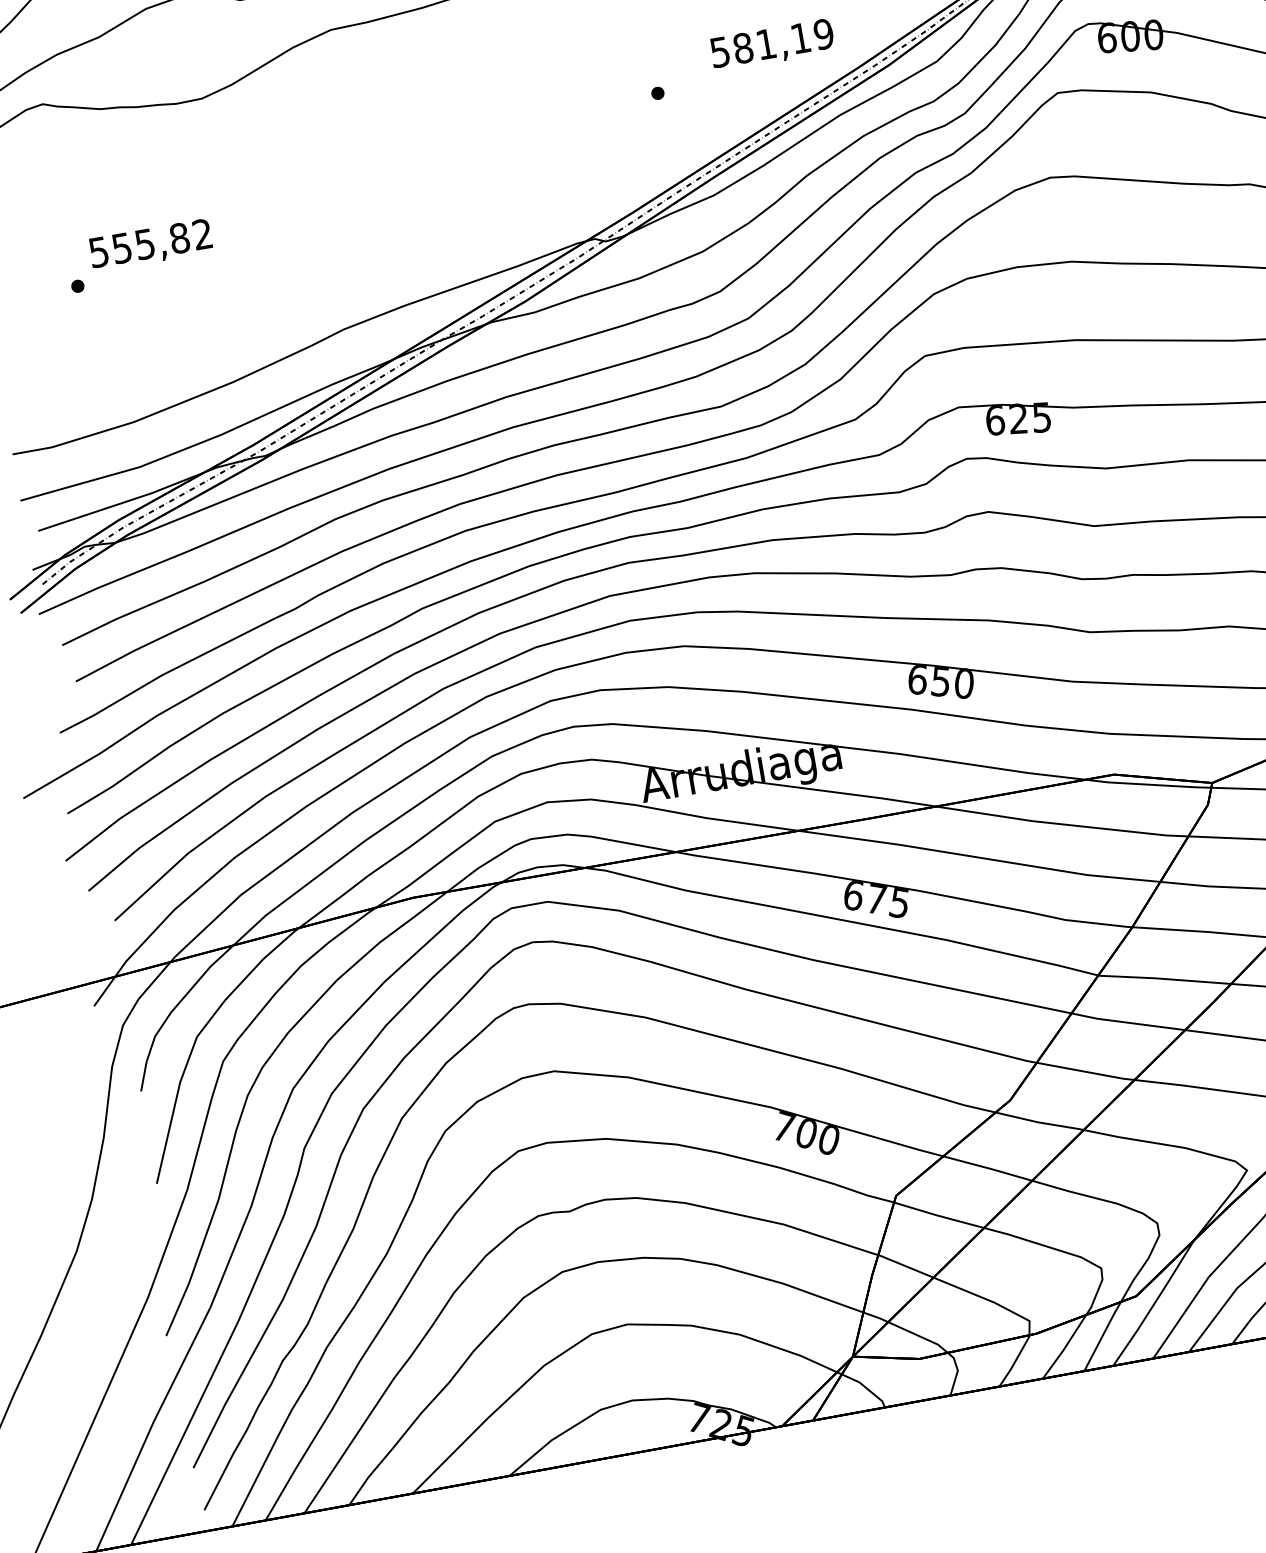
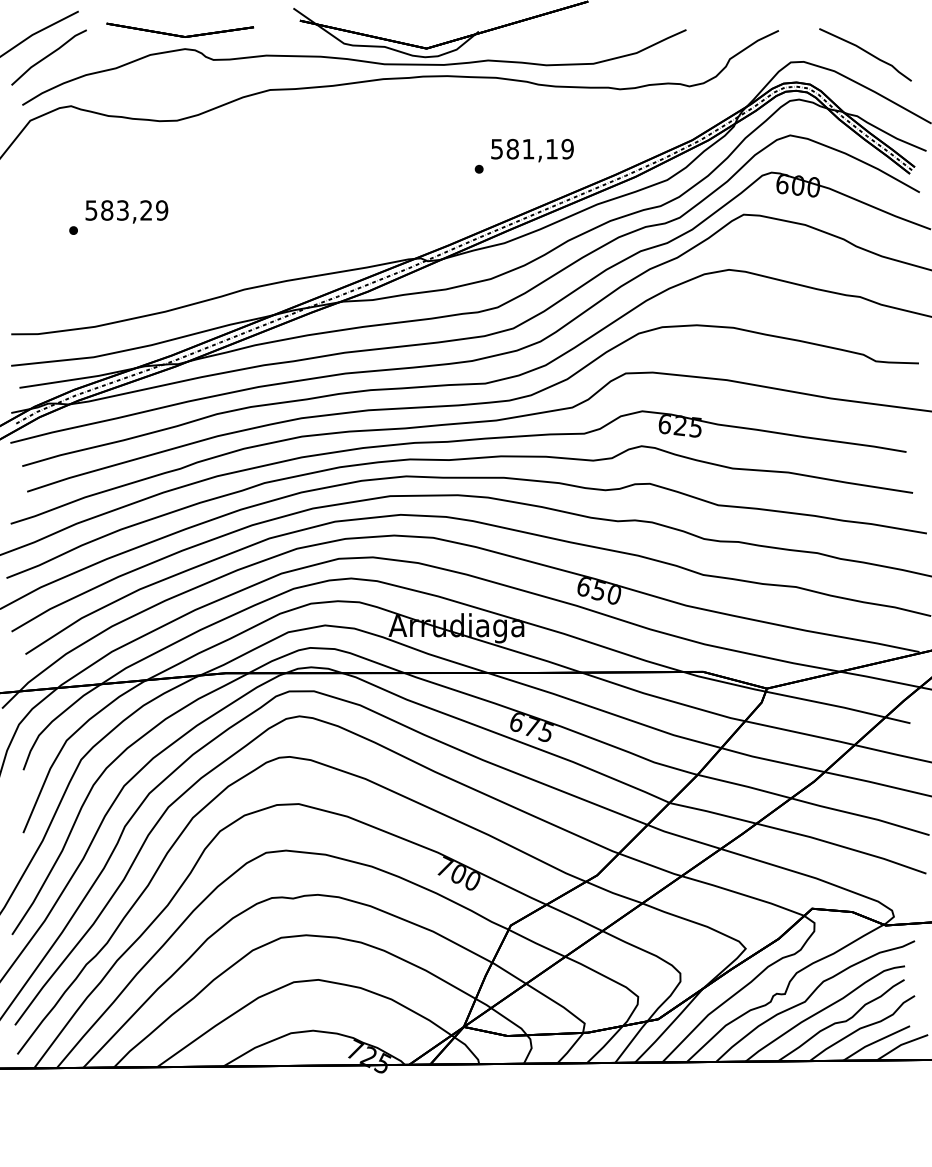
text: (772, 45) -> (532, 150), moved
text: (162, 241) -> (134, 210), 555,82 -> 583,29

